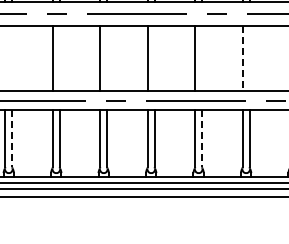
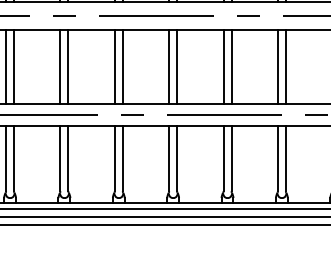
line: (5, 58) -> (6, 66), added
line: (12, 58) -> (14, 66), added
line: (59, 58) -> (68, 66), added
line: (107, 58) -> (123, 66), added
line: (154, 58) -> (176, 66), added
line: (202, 58) -> (231, 66), added
line: (249, 58) -> (285, 66), added
line: (242, 59) -> (277, 67), dashed -> solid
line: (12, 139) -> (14, 159), dashed -> solid
line: (202, 139) -> (231, 159), dashed -> solid

